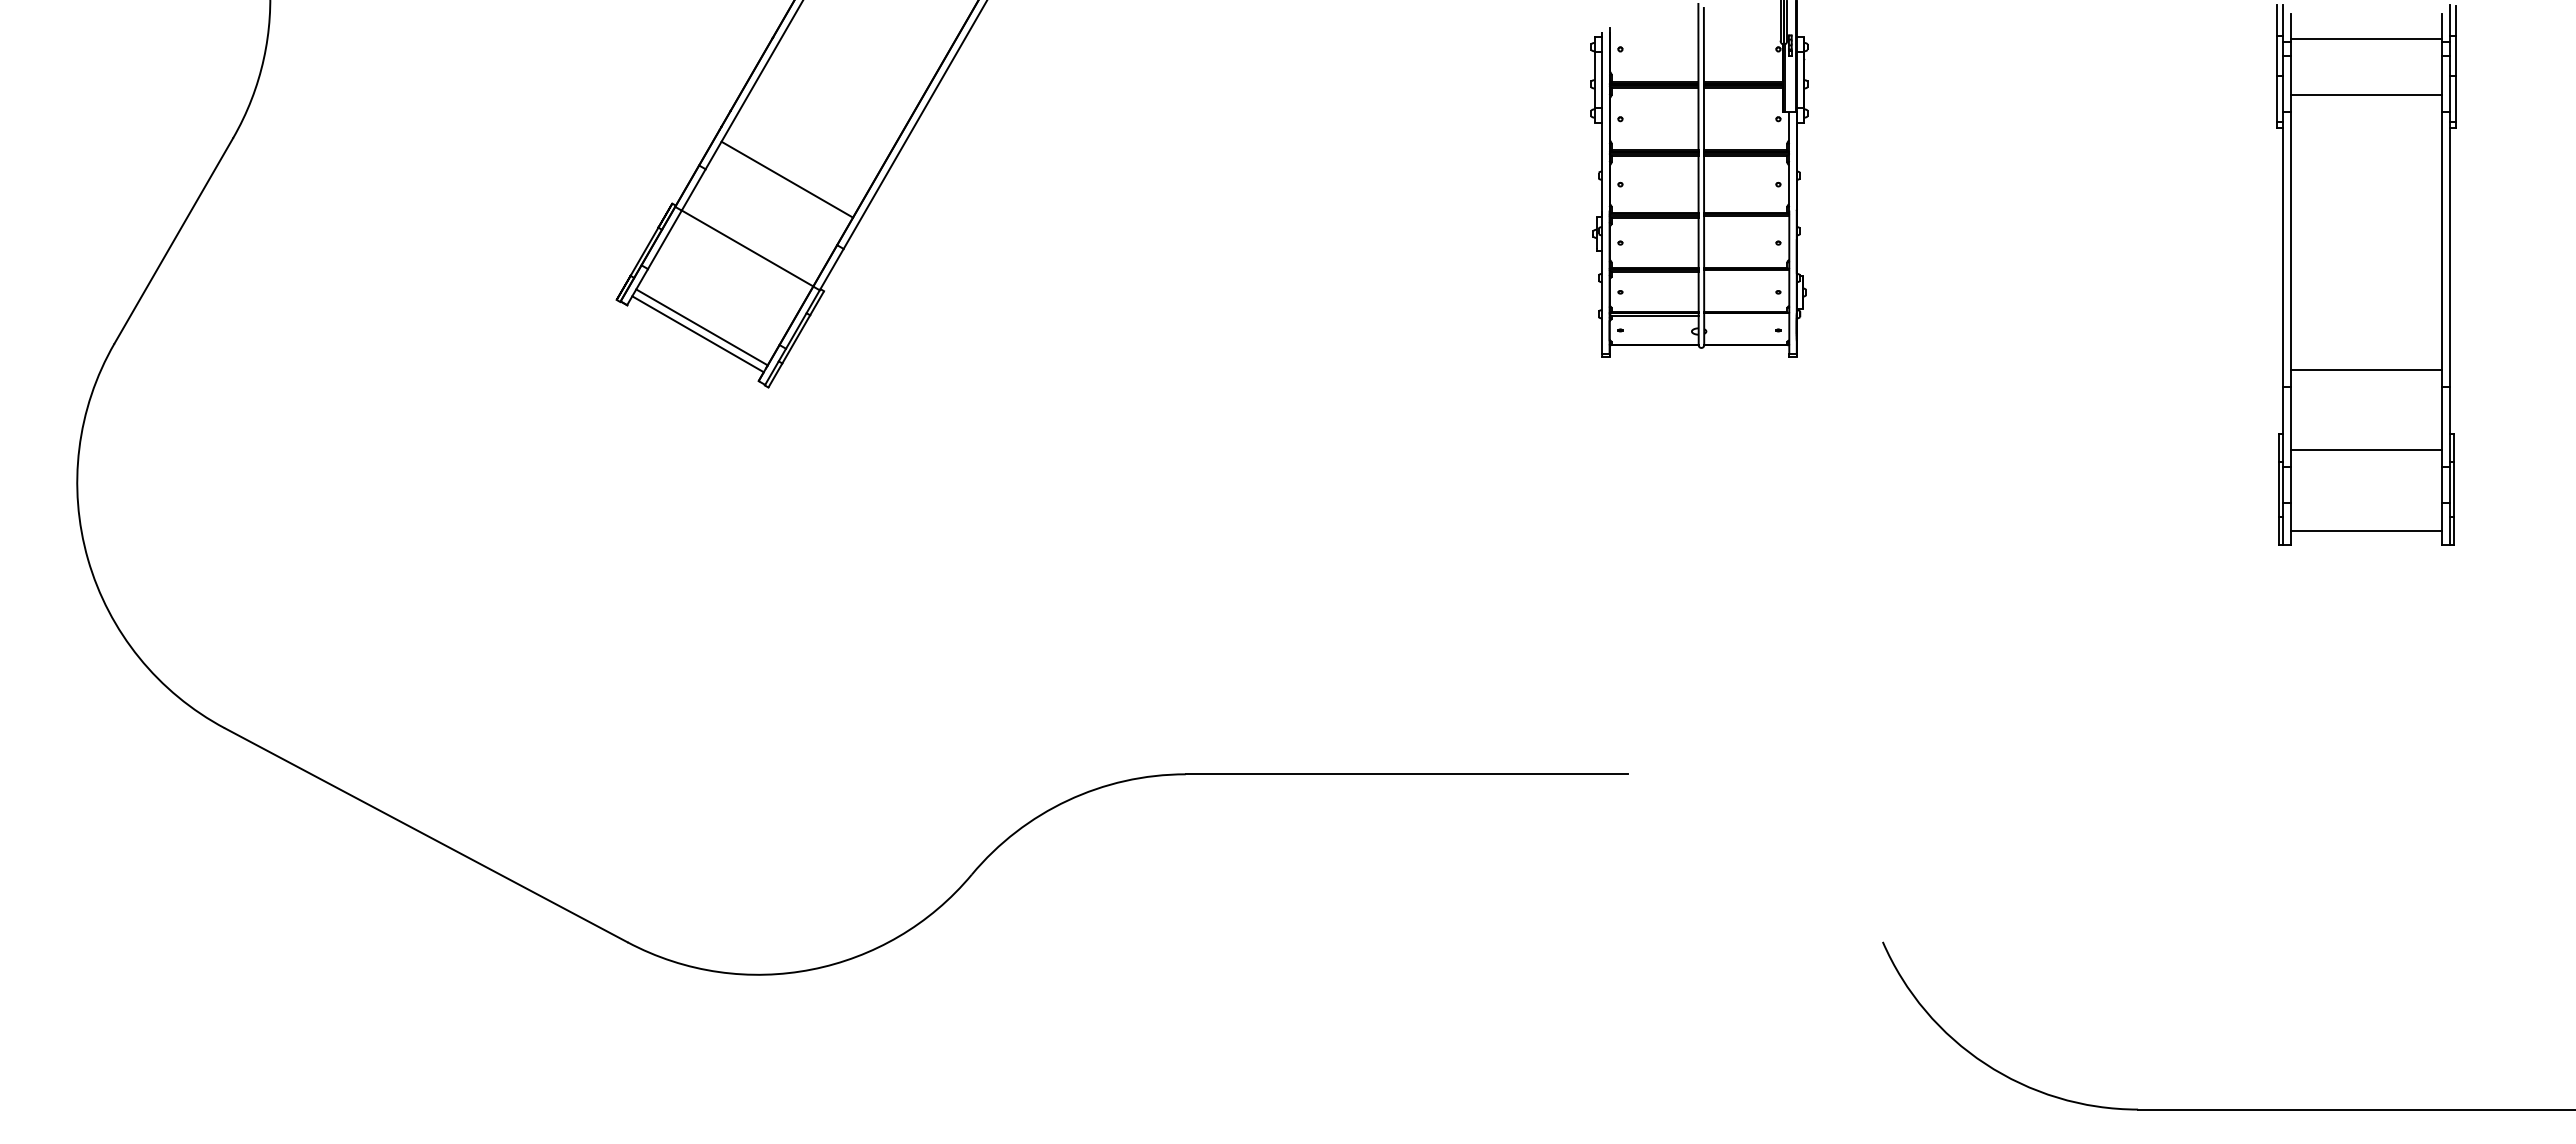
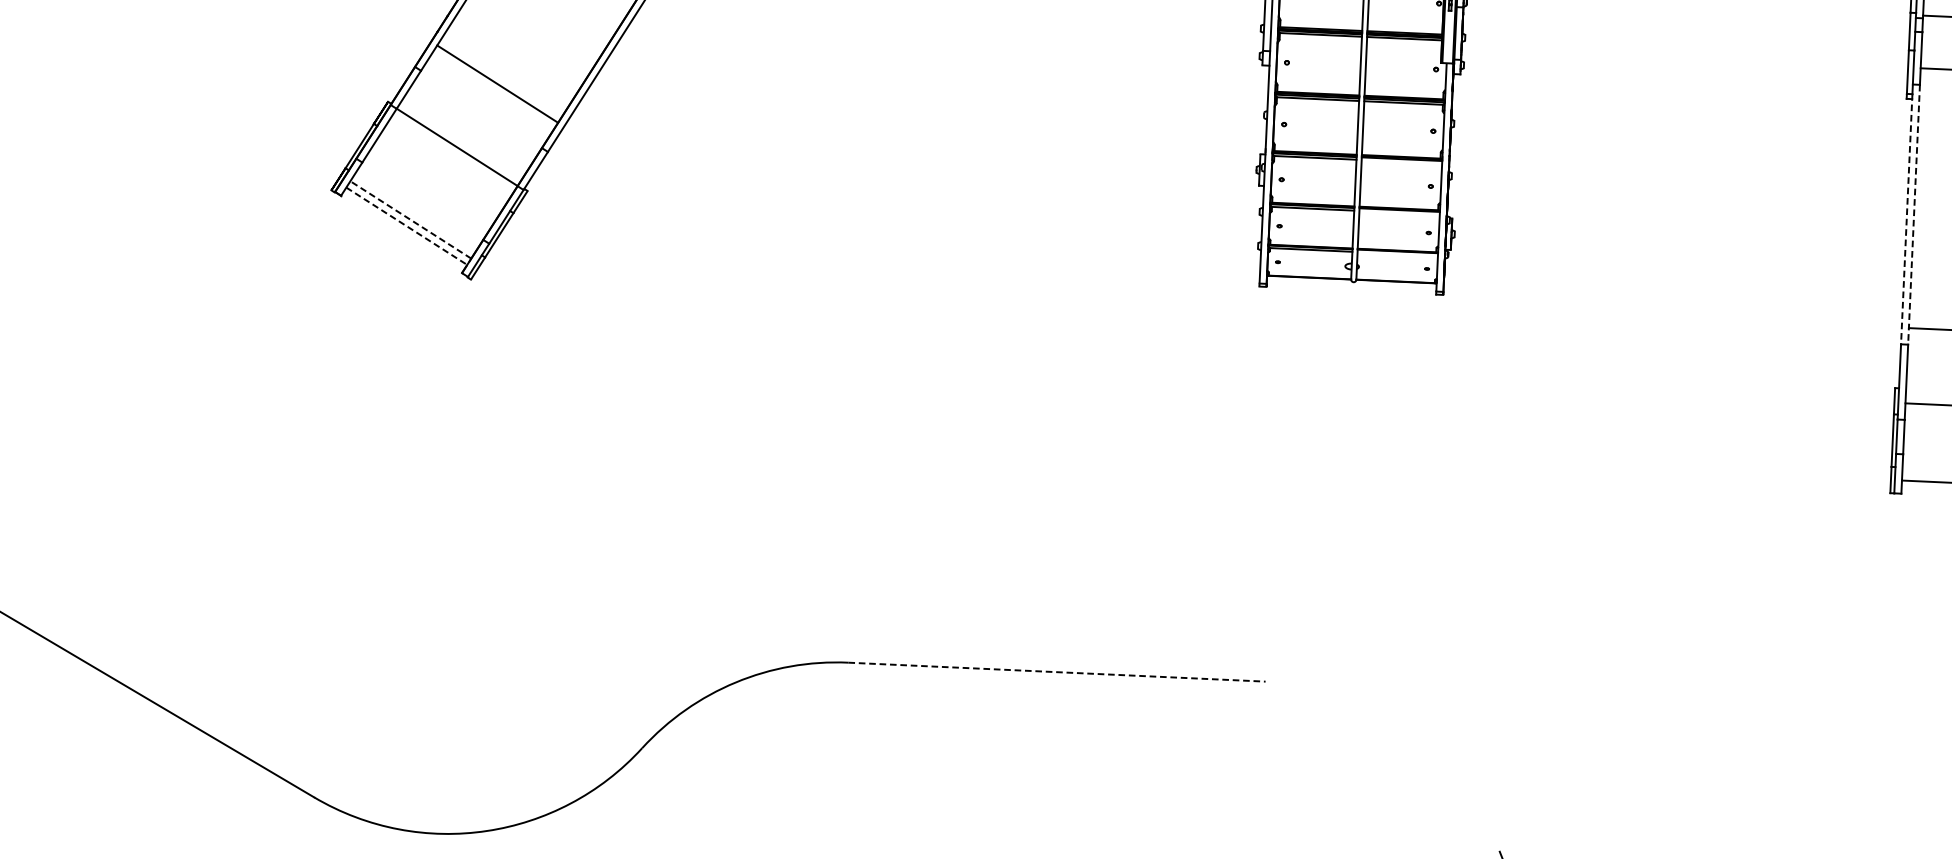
line: (2290, 249) -> (1914, 214), solid -> dashed
line: (2282, 255) -> (1906, 219), solid -> dashed
line: (702, 327) -> (411, 220), solid -> dashed
line: (698, 334) -> (407, 226), solid -> dashed
line: (1406, 774) -> (1056, 672), solid -> dashed

